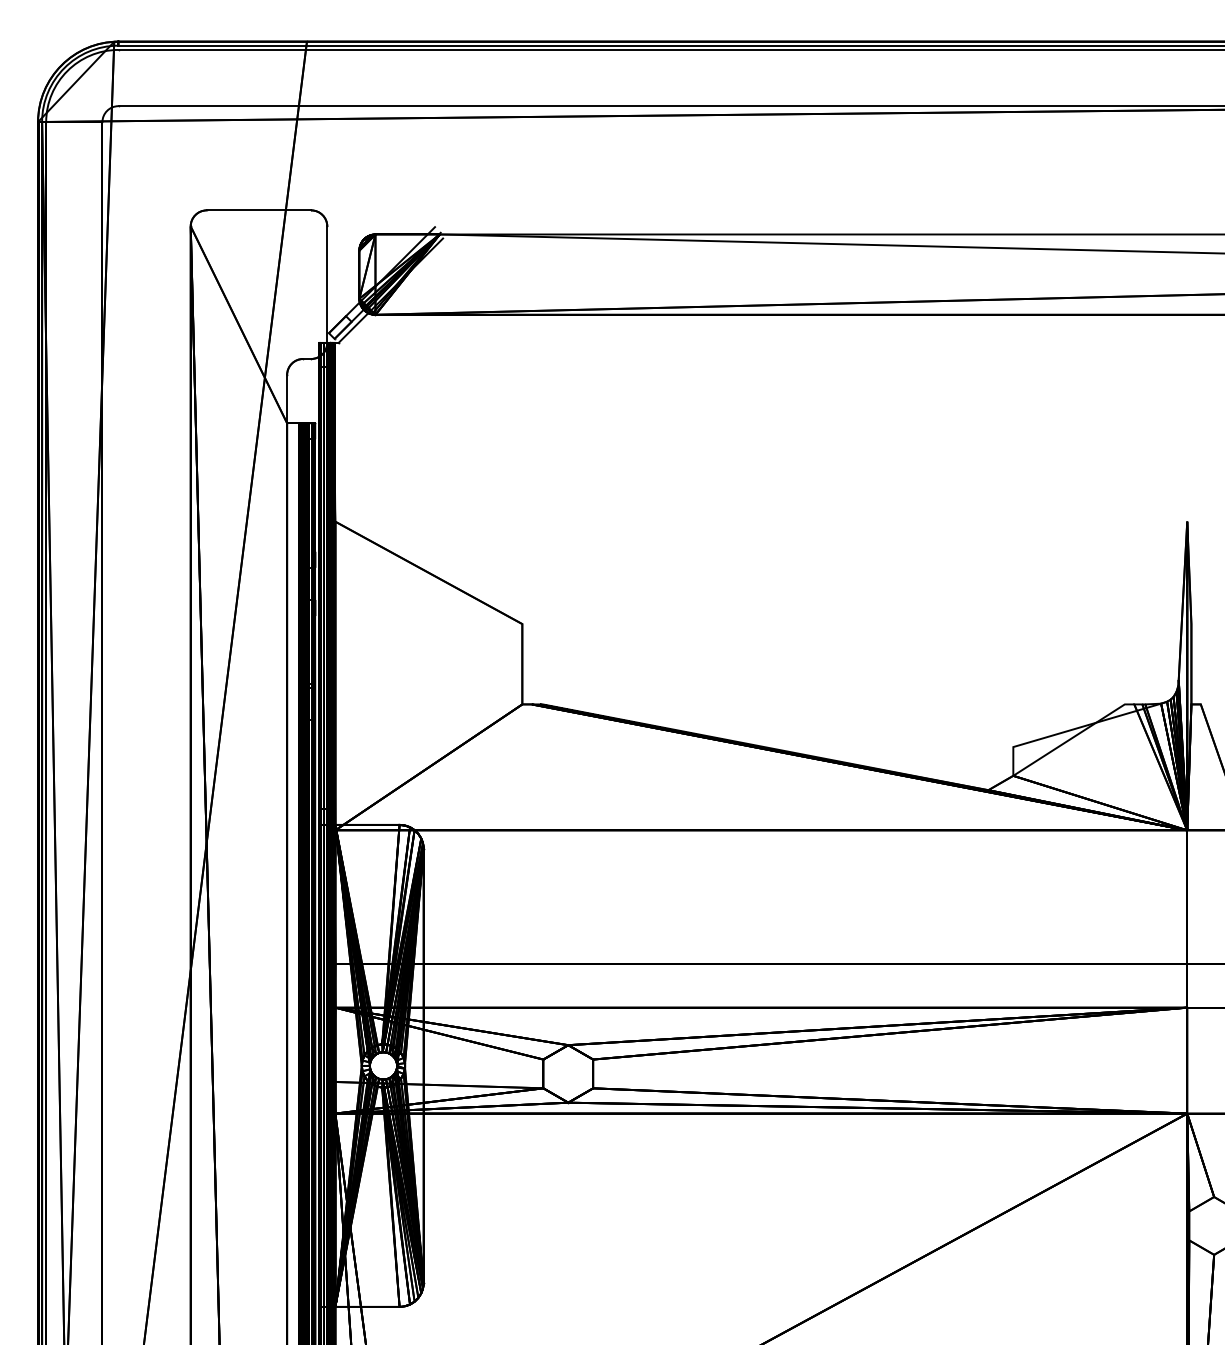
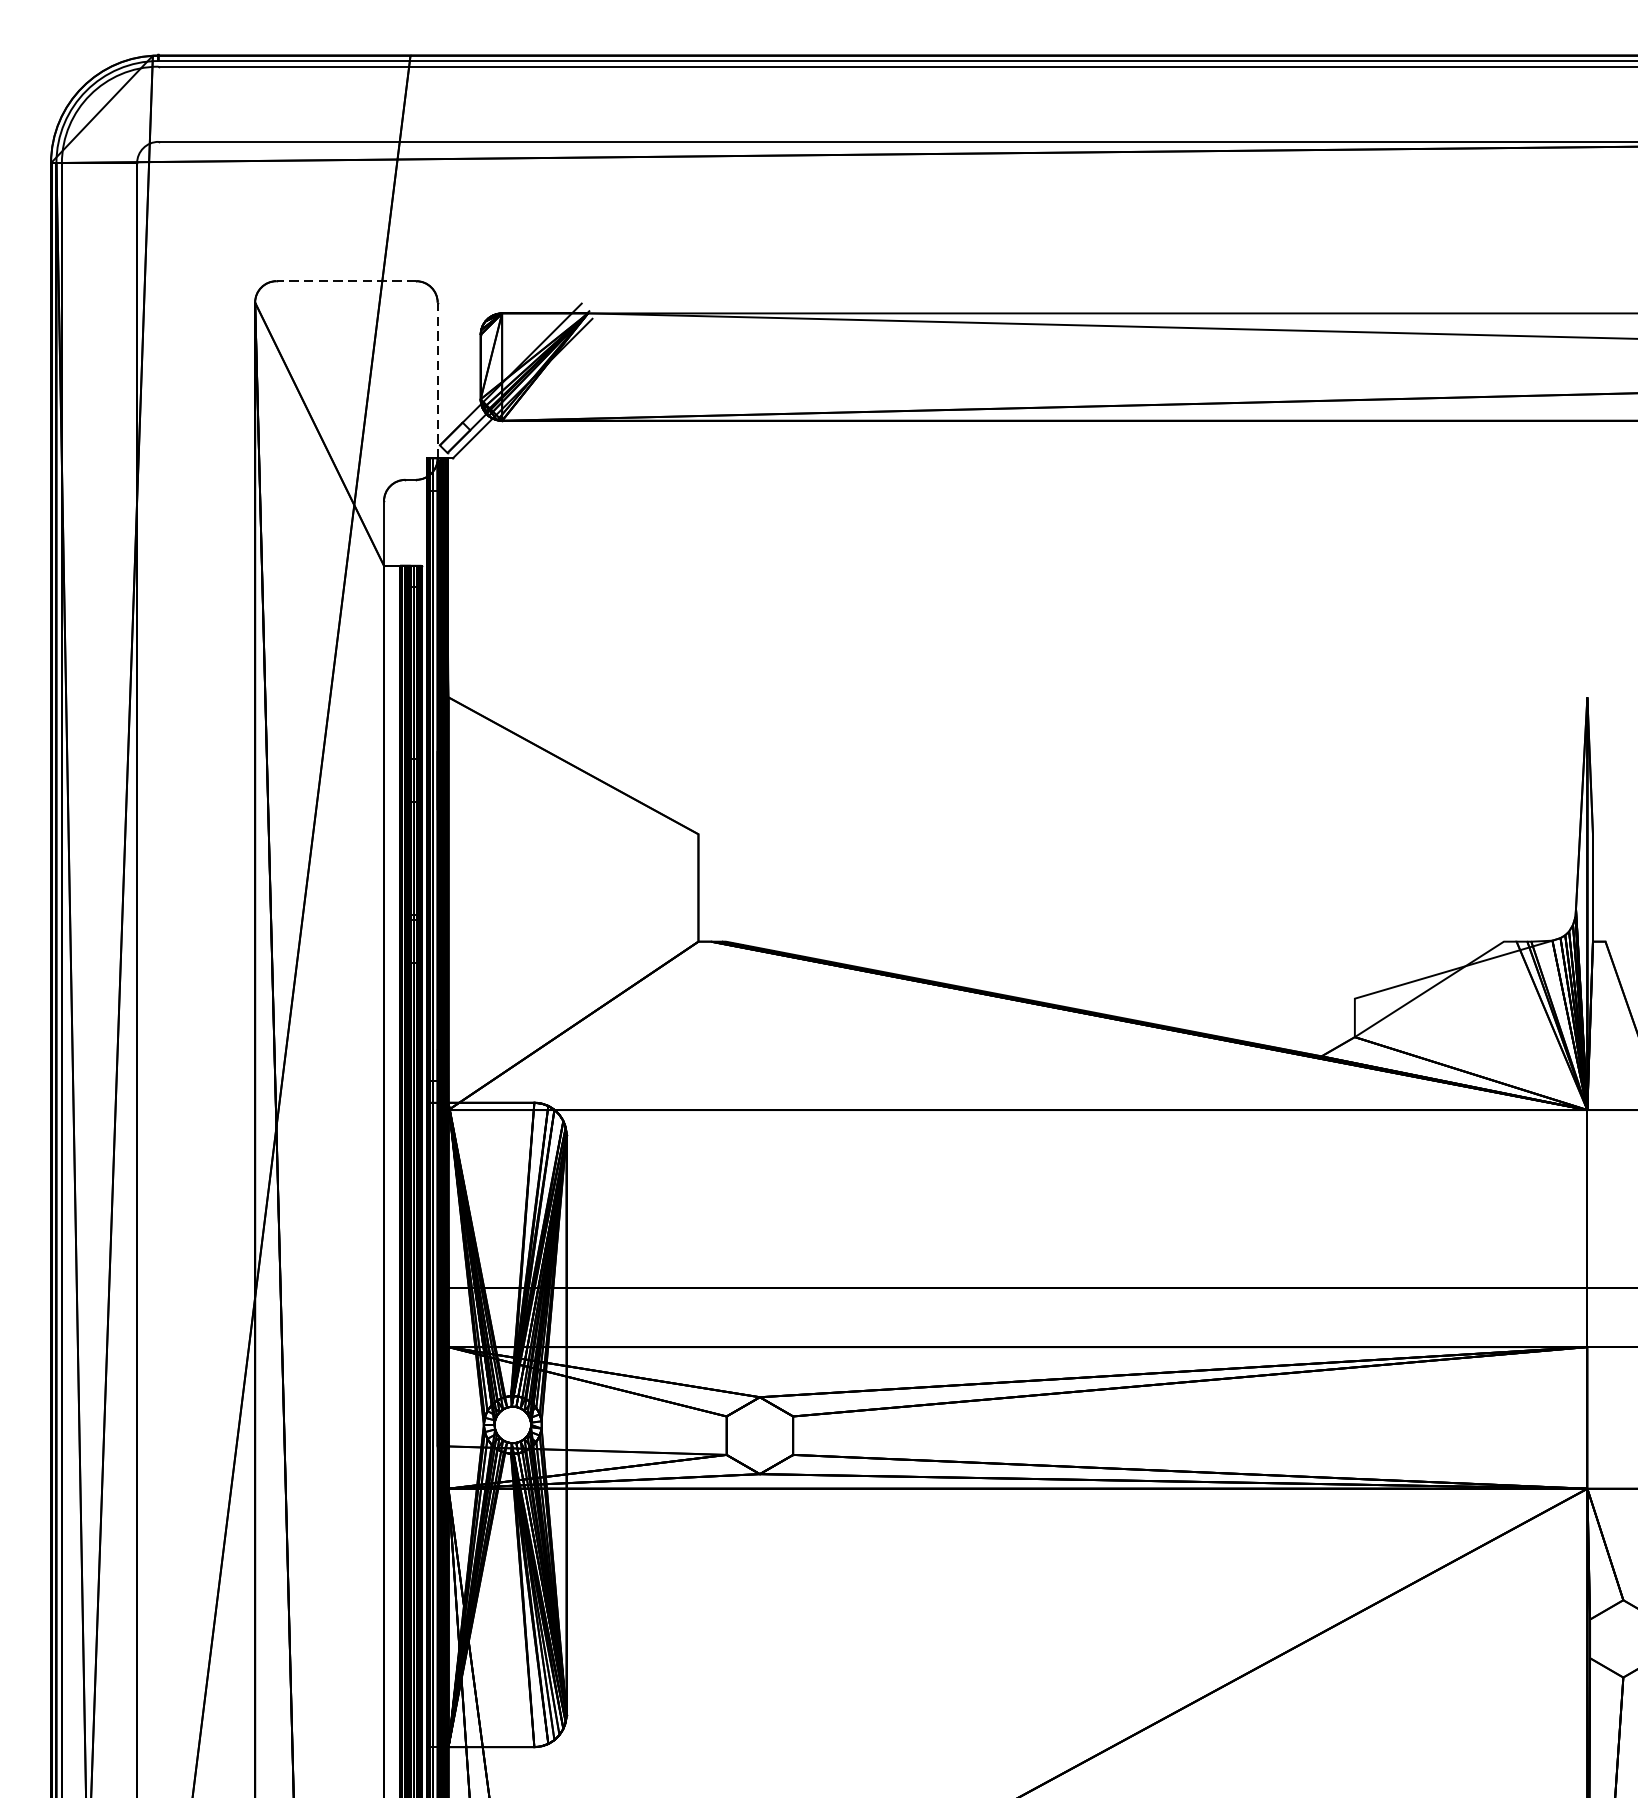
line: (258, 210) -> (345, 281), solid -> dashed
line: (327, 284) -> (437, 380), solid -> dashed

